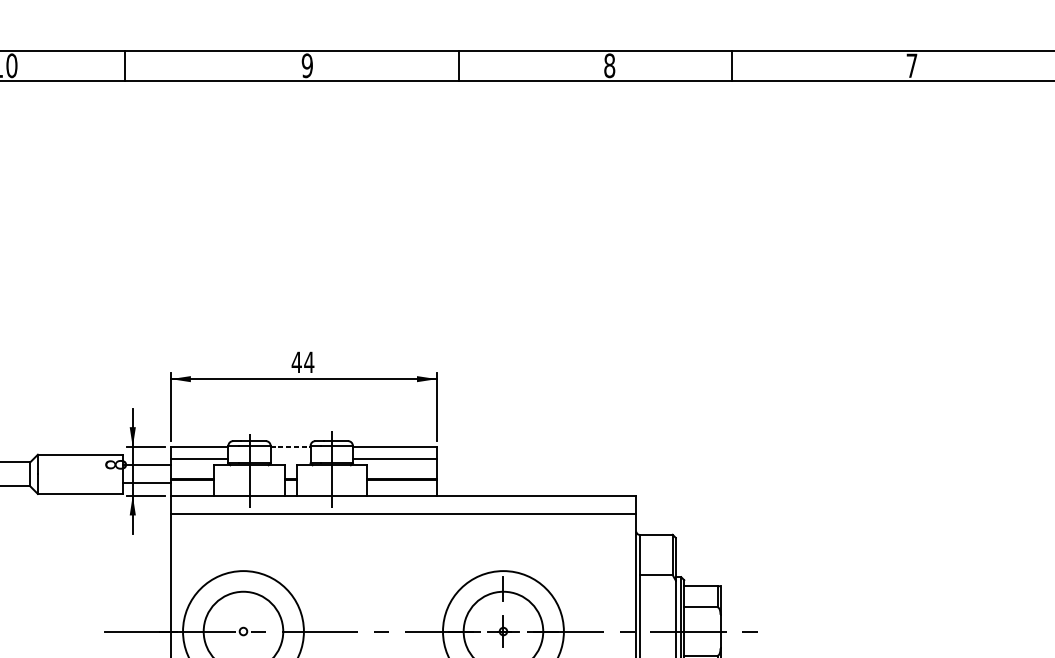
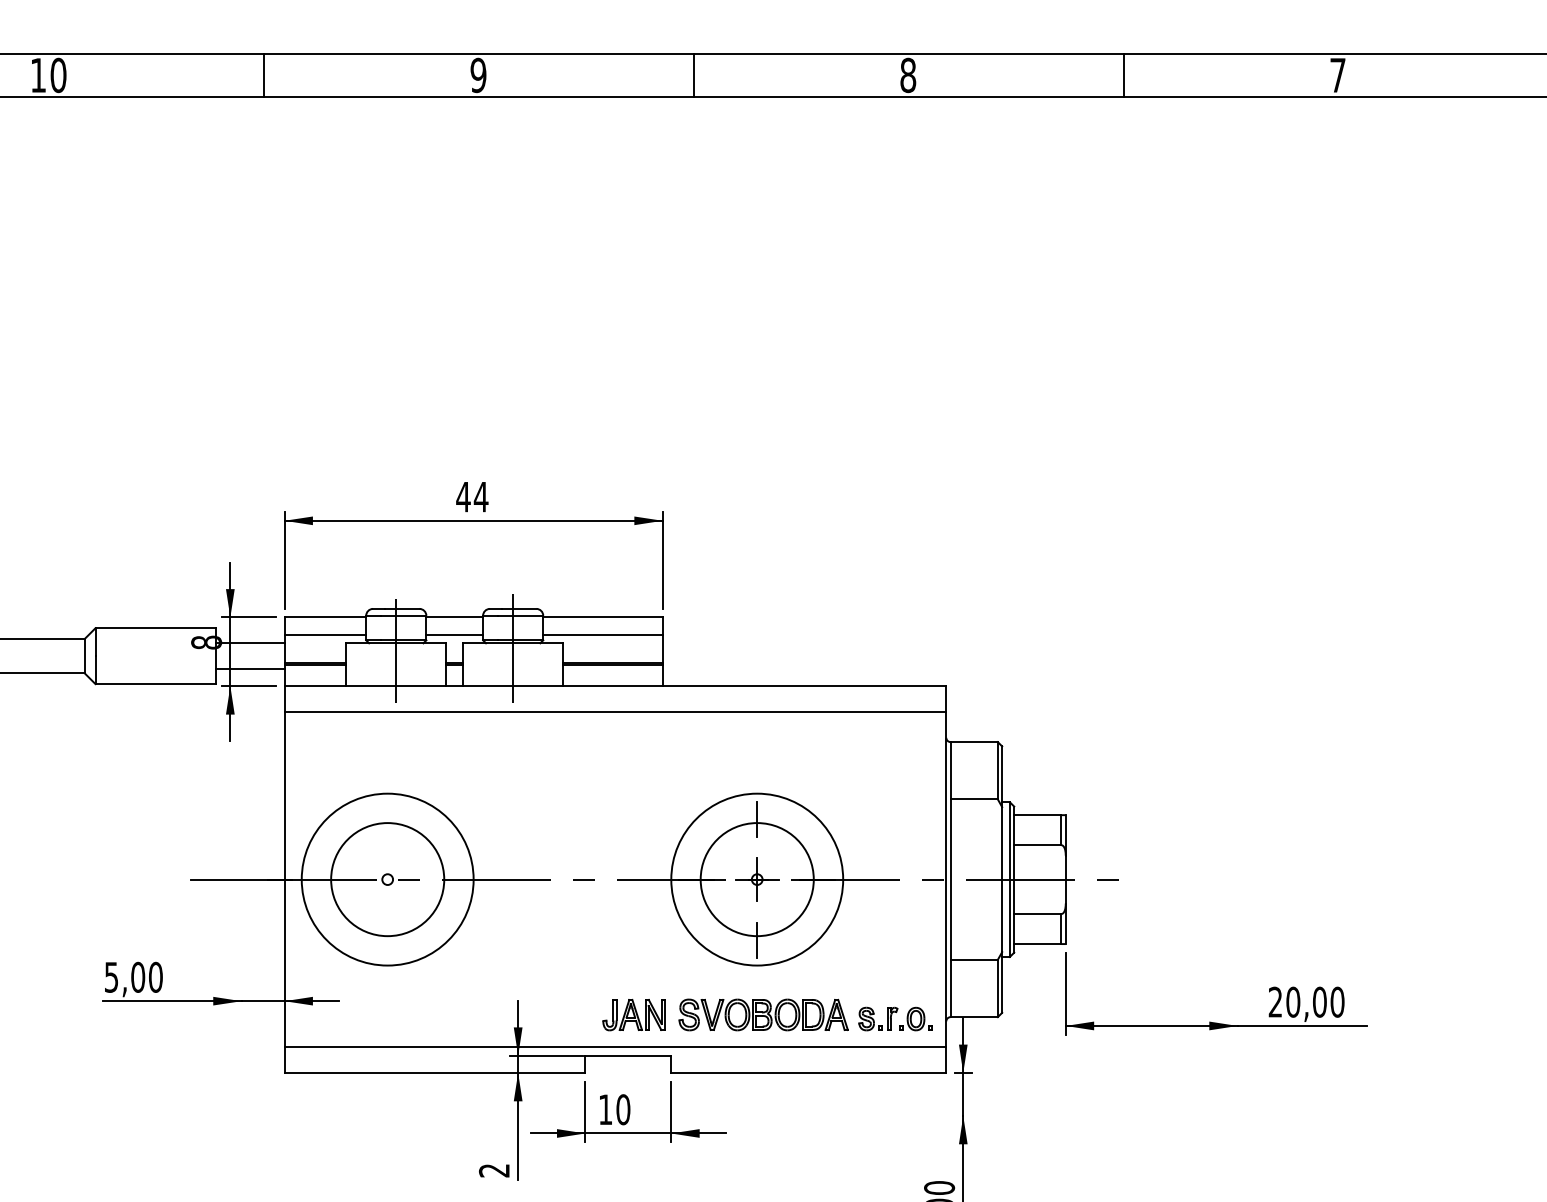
line: (125, 65) -> (264, 75), moved
line: (731, 65) -> (1123, 75), moved
line: (291, 447) -> (455, 617), dashed -> solid
line: (290, 459) -> (454, 634), added

